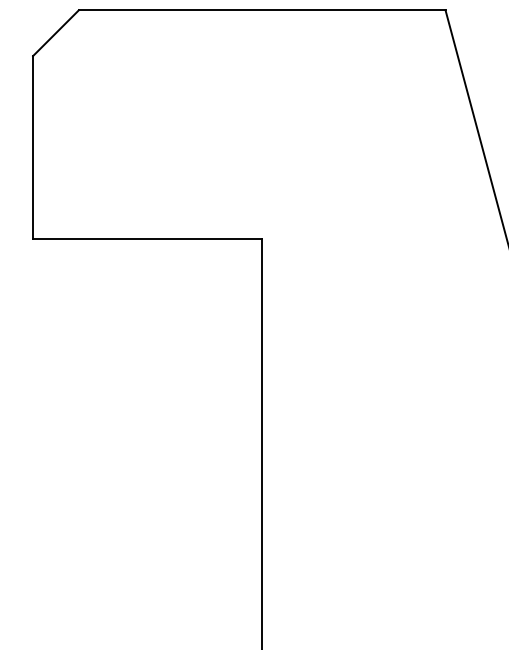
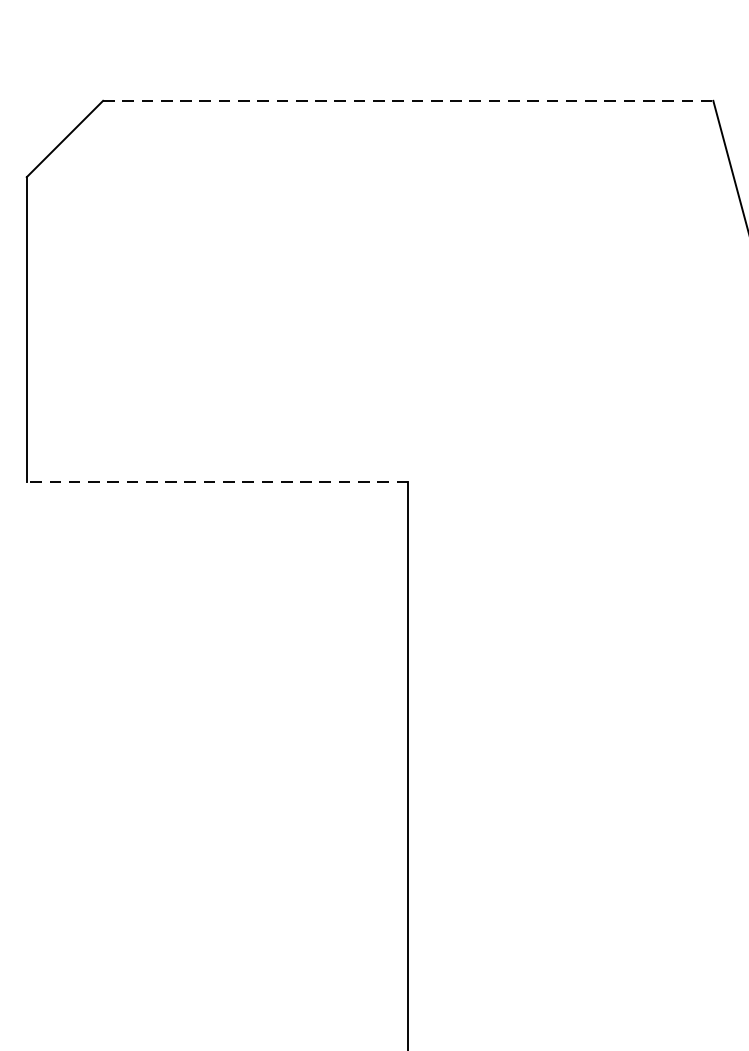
line: (262, 10) -> (408, 101), solid -> dashed
line: (147, 239) -> (217, 482), solid -> dashed

